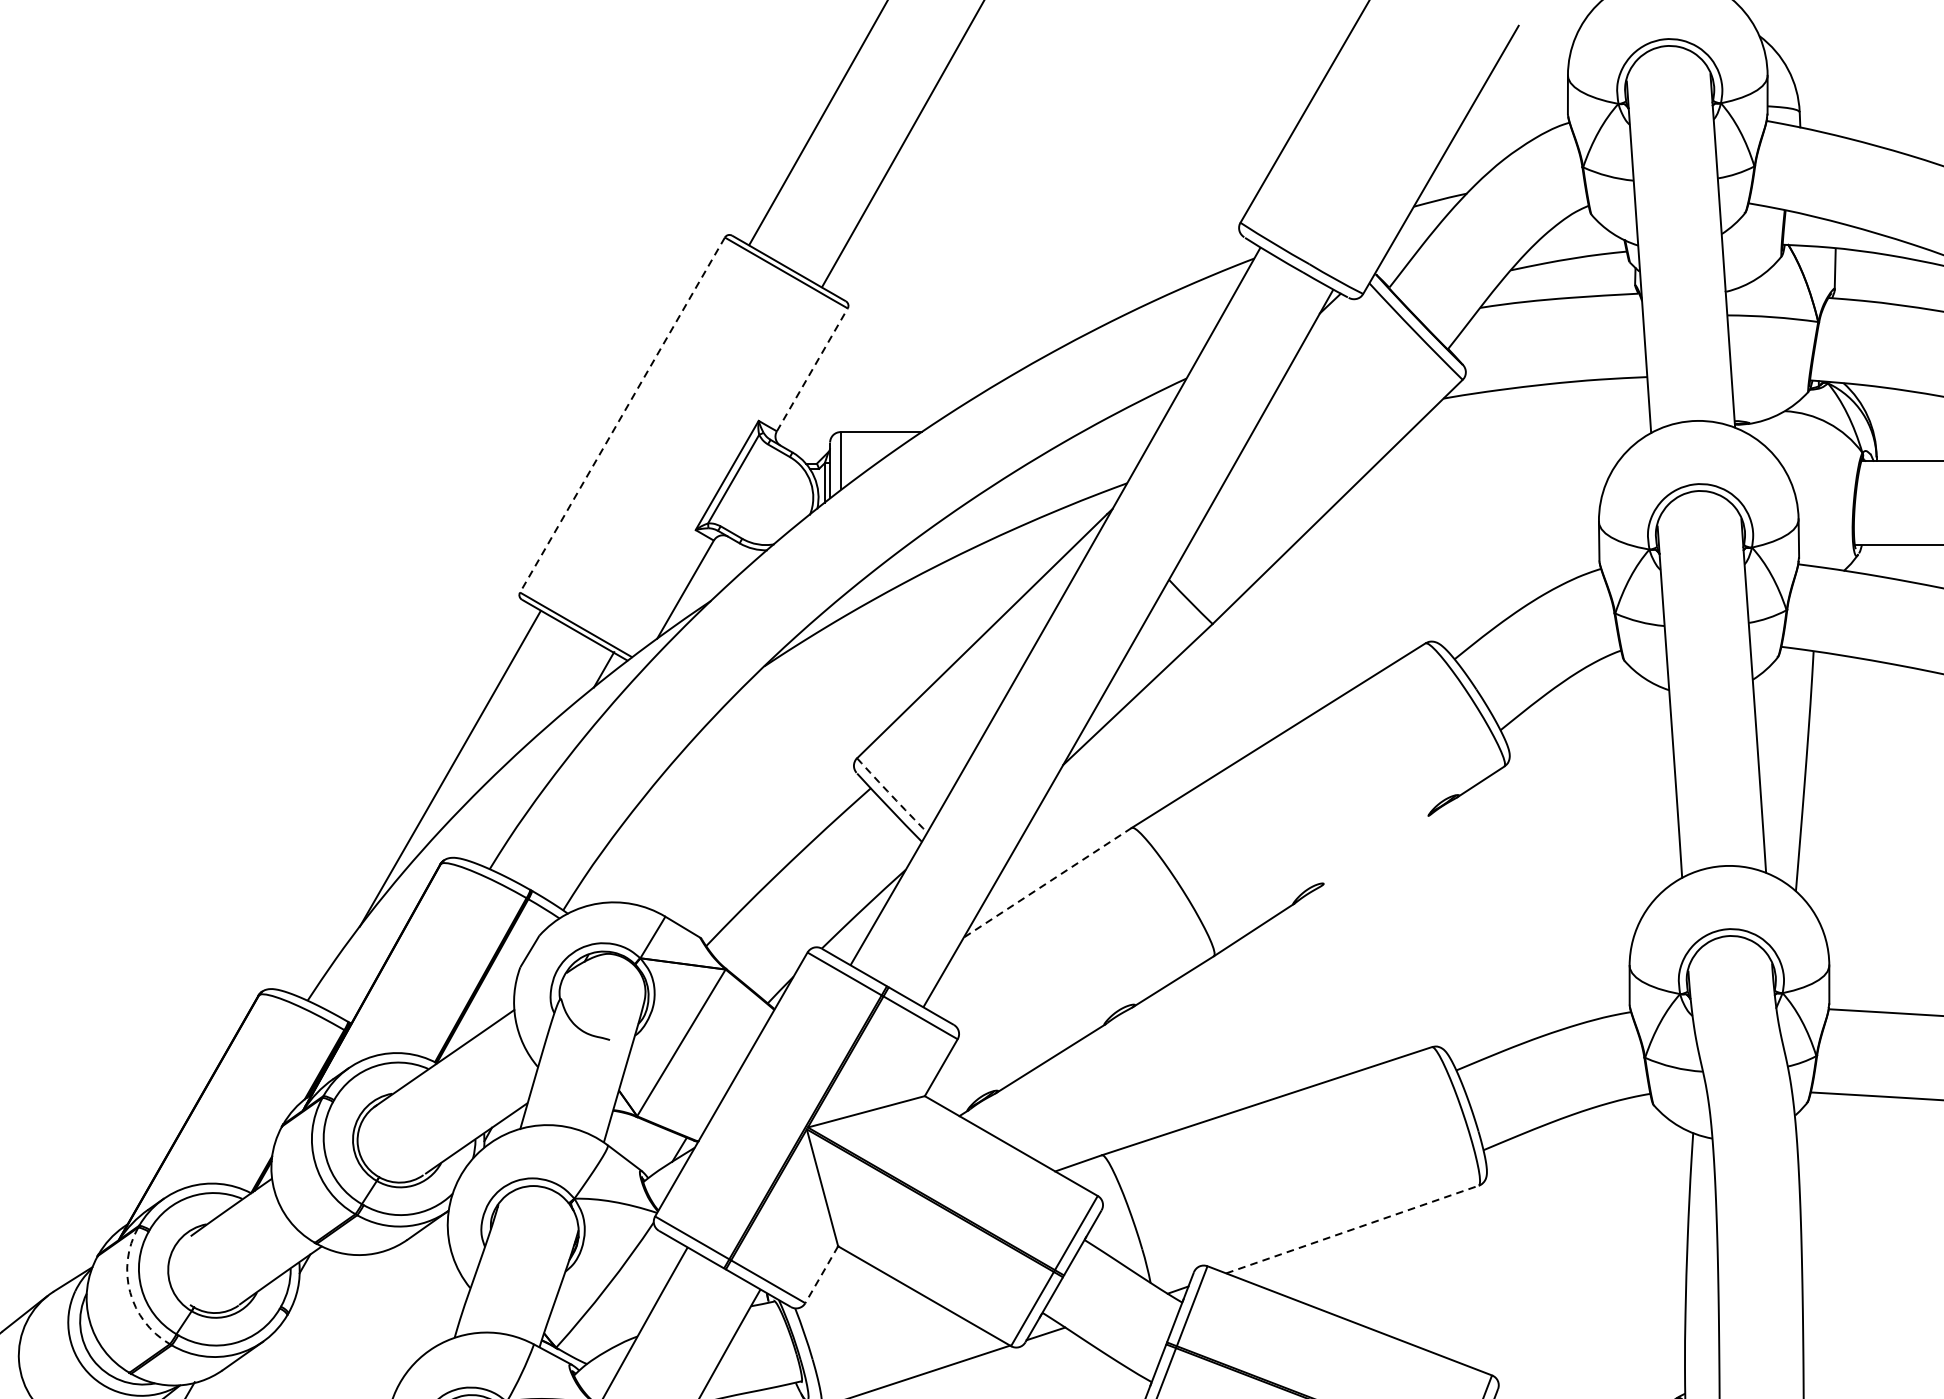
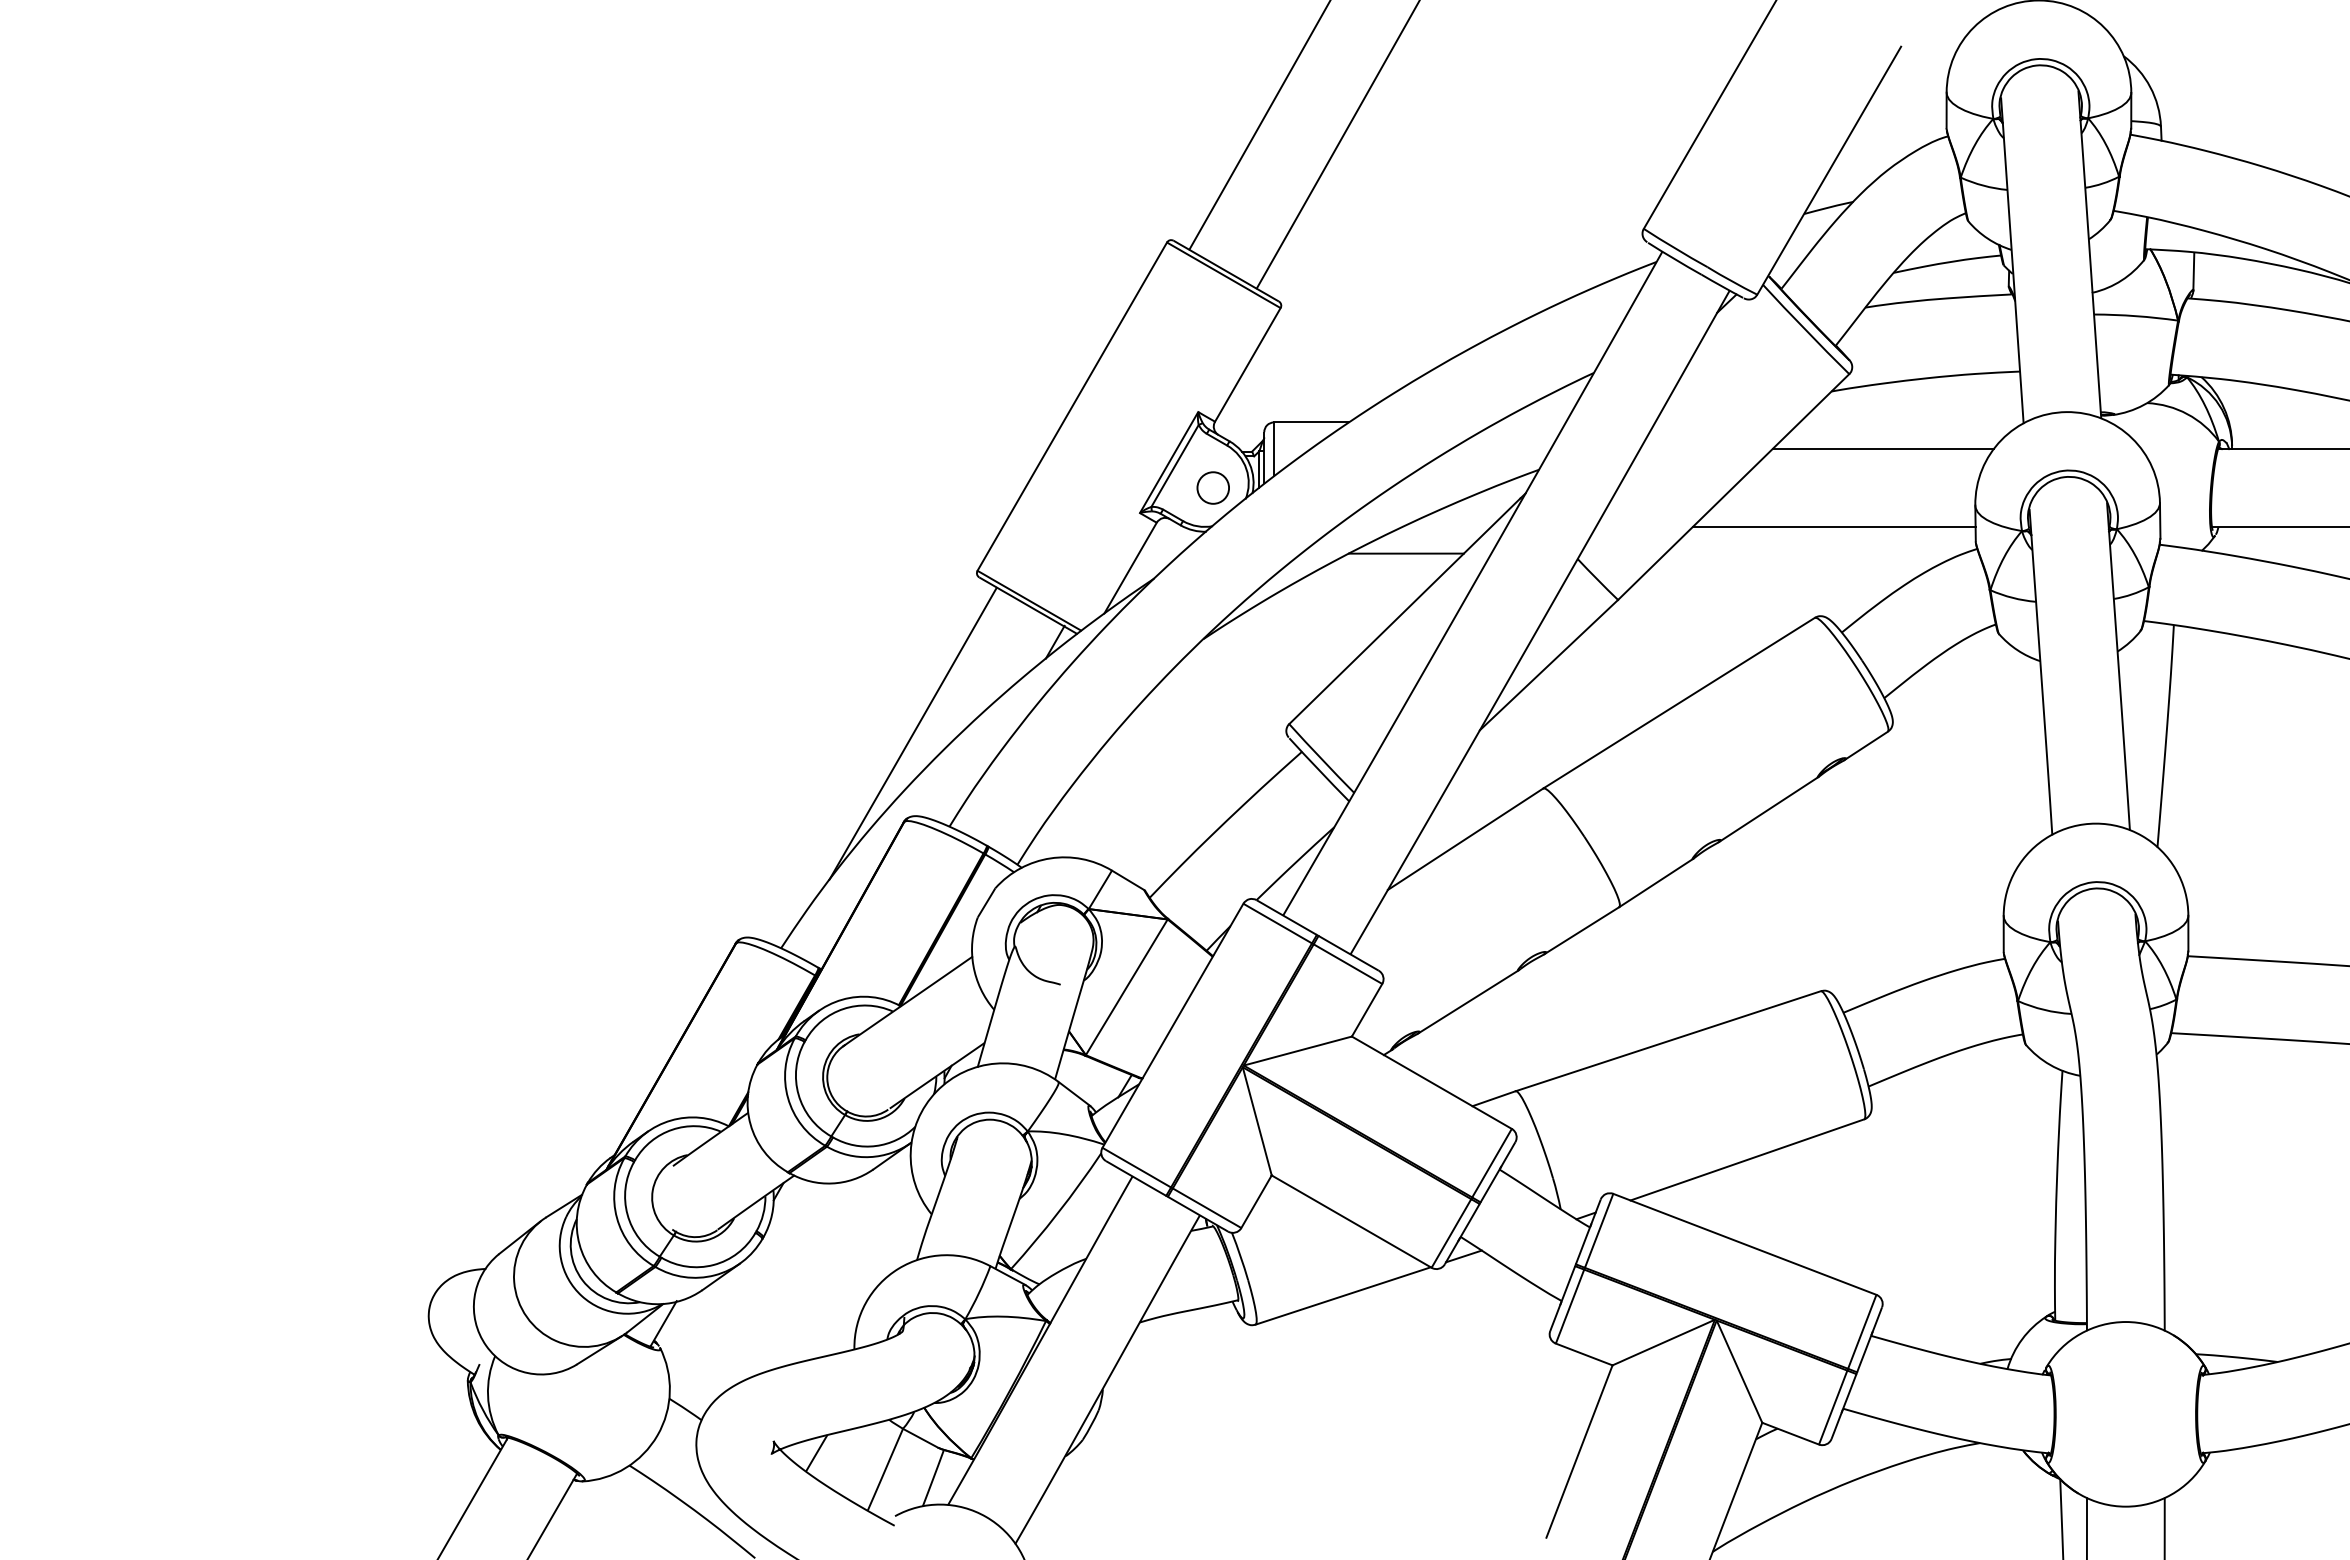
line: (811, 369) -> (1247, 364), dashed -> solid
line: (622, 414) -> (1072, 406), dashed -> solid
line: (1498, 461) -> (1882, 449), added
circle: (774, 502) -> (1212, 487), added
line: (1445, 544) -> (1833, 526), added
line: (982, 573) -> (1405, 553), added
arc: (891, 795) -> (1321, 758), dashed -> solid
line: (1375, 850) -> (1768, 809), added
line: (1047, 883) -> (1465, 839), dashed -> solid
line: (1352, 1229) -> (1747, 1159), dashed -> solid
line: (821, 1275) -> (1256, 1202), dashed -> solid
arc: (129, 1292) -> (616, 1218), dashed -> solid

